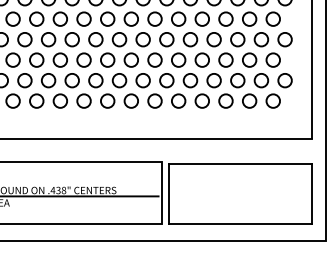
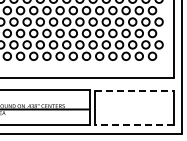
line: (240, 164) -> (134, 91), solid -> dashed
line: (240, 223) -> (134, 124), solid -> dashed

